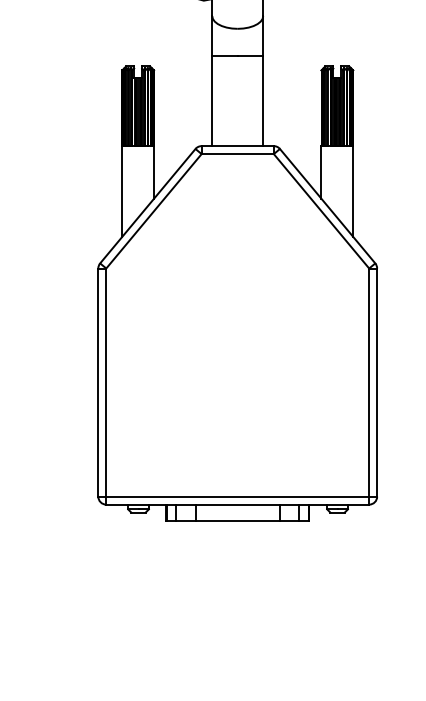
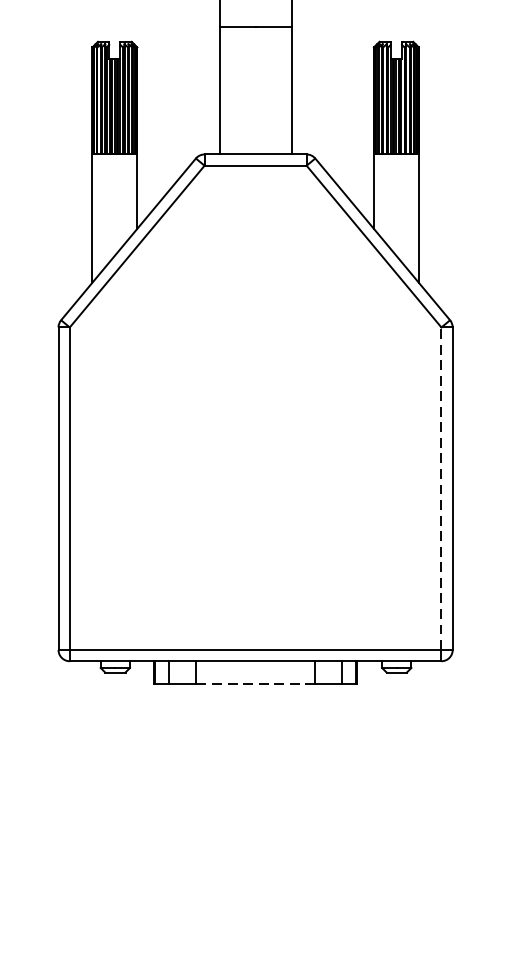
line: (369, 382) -> (441, 488), solid -> dashed
line: (237, 520) -> (255, 683), solid -> dashed

